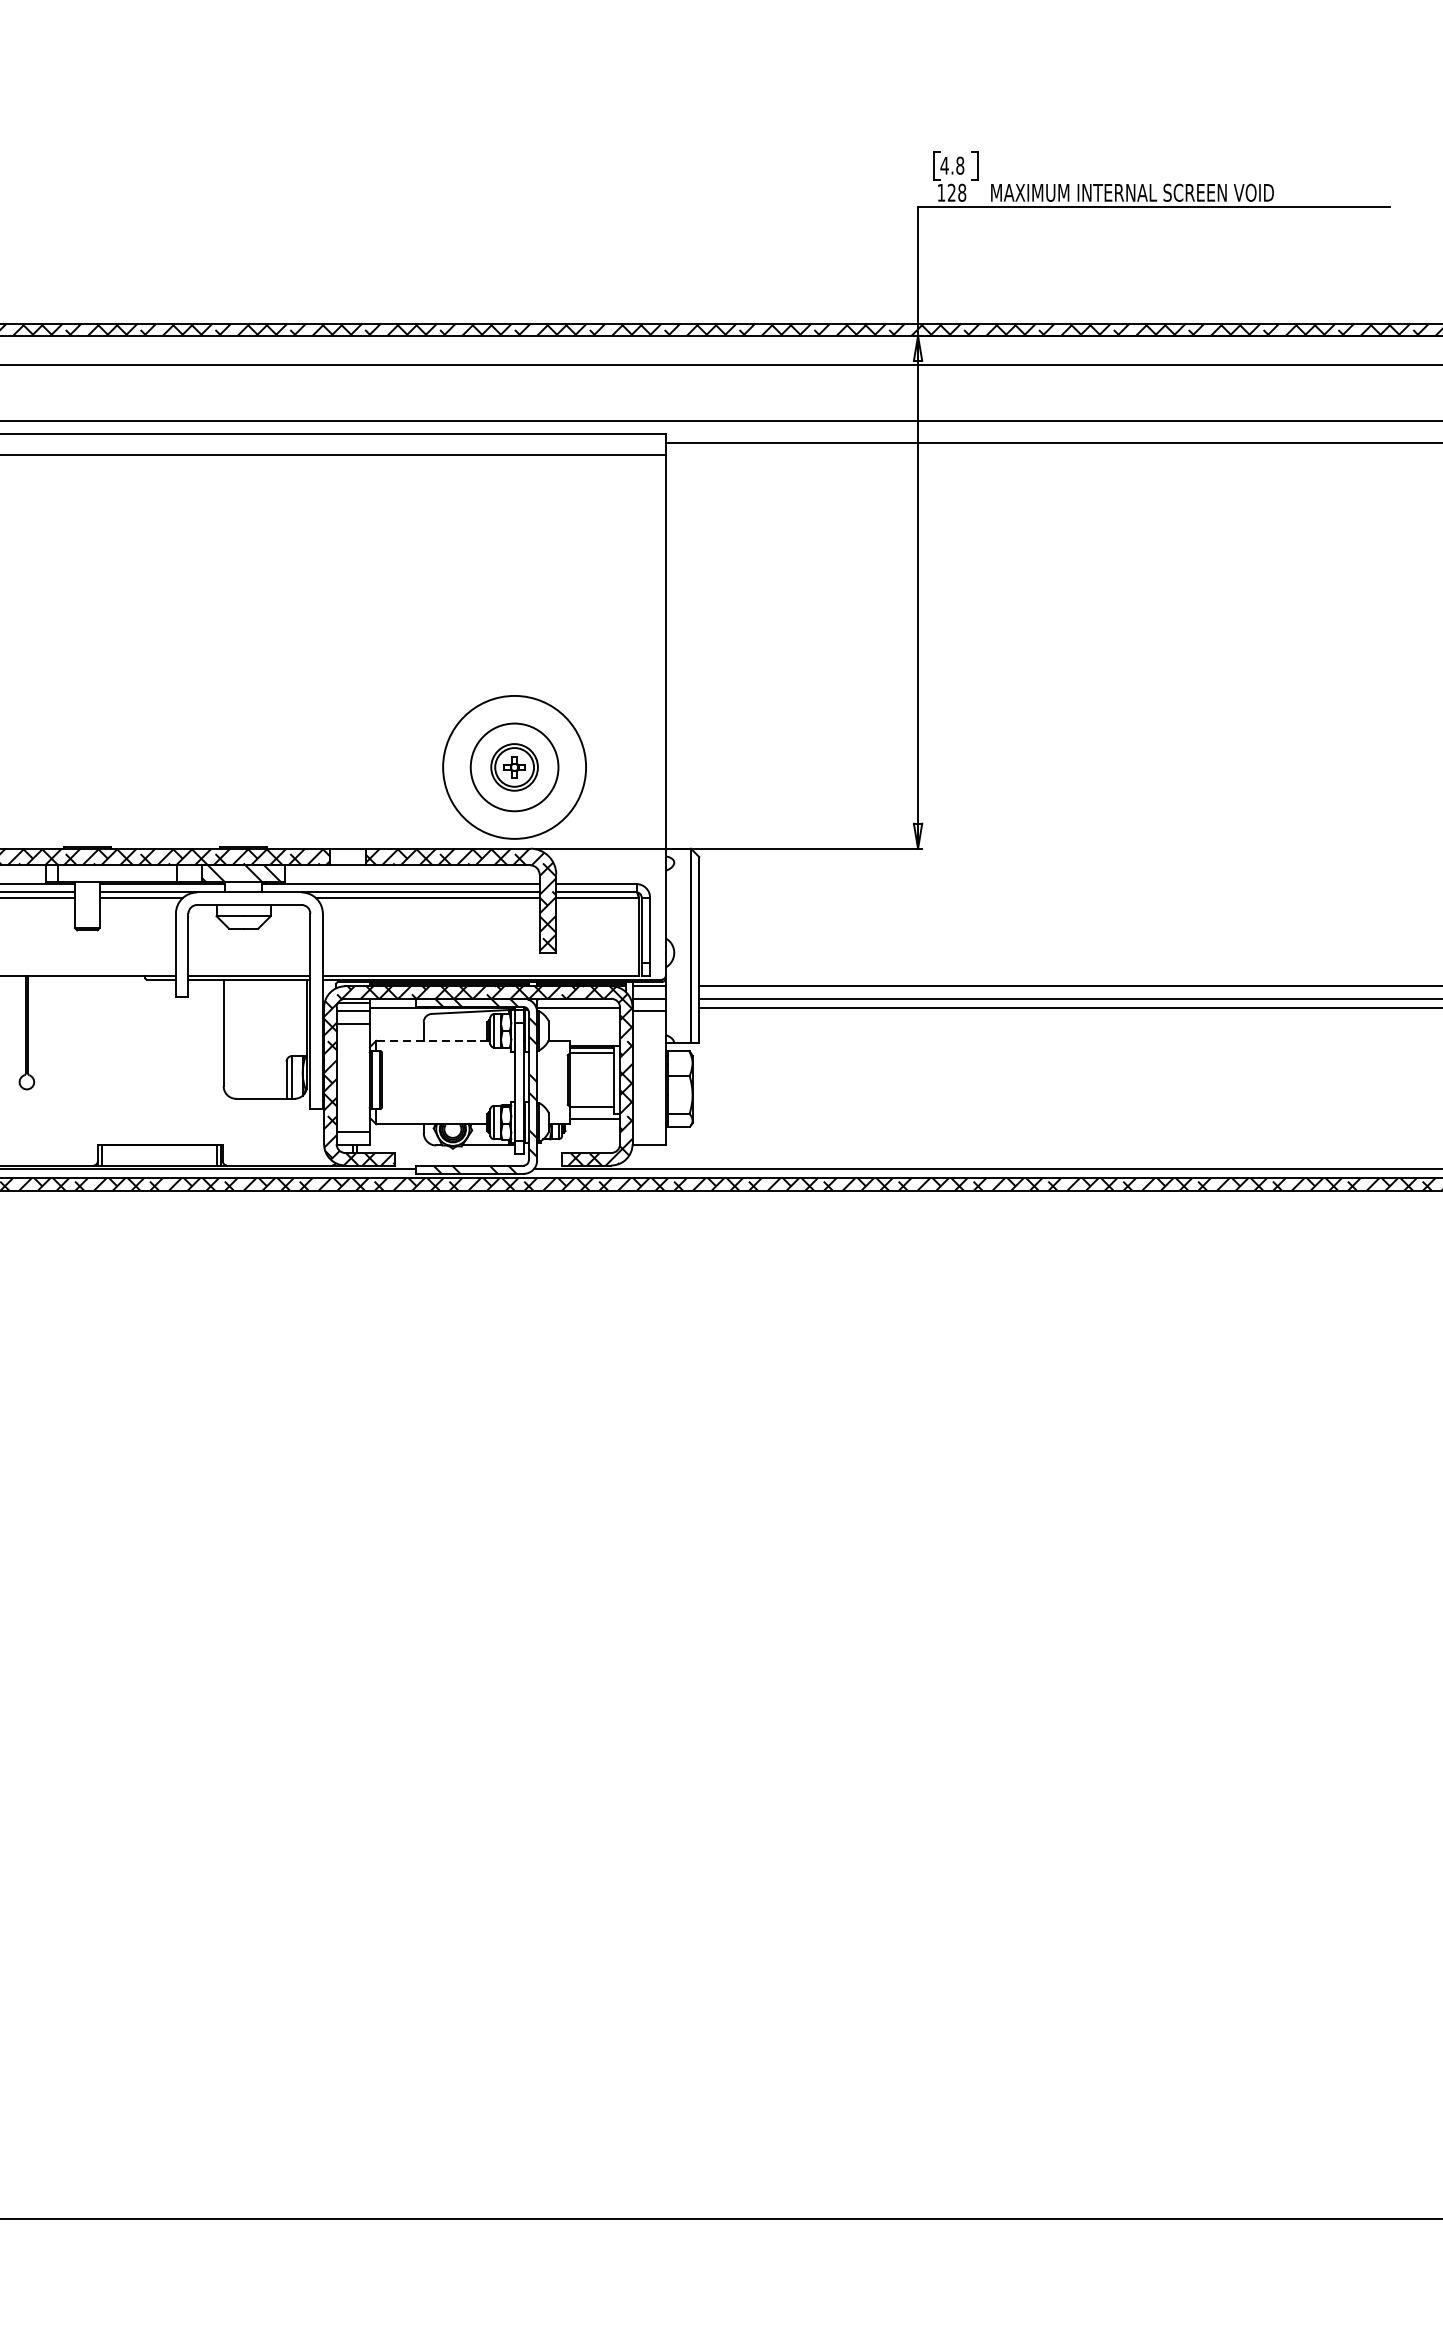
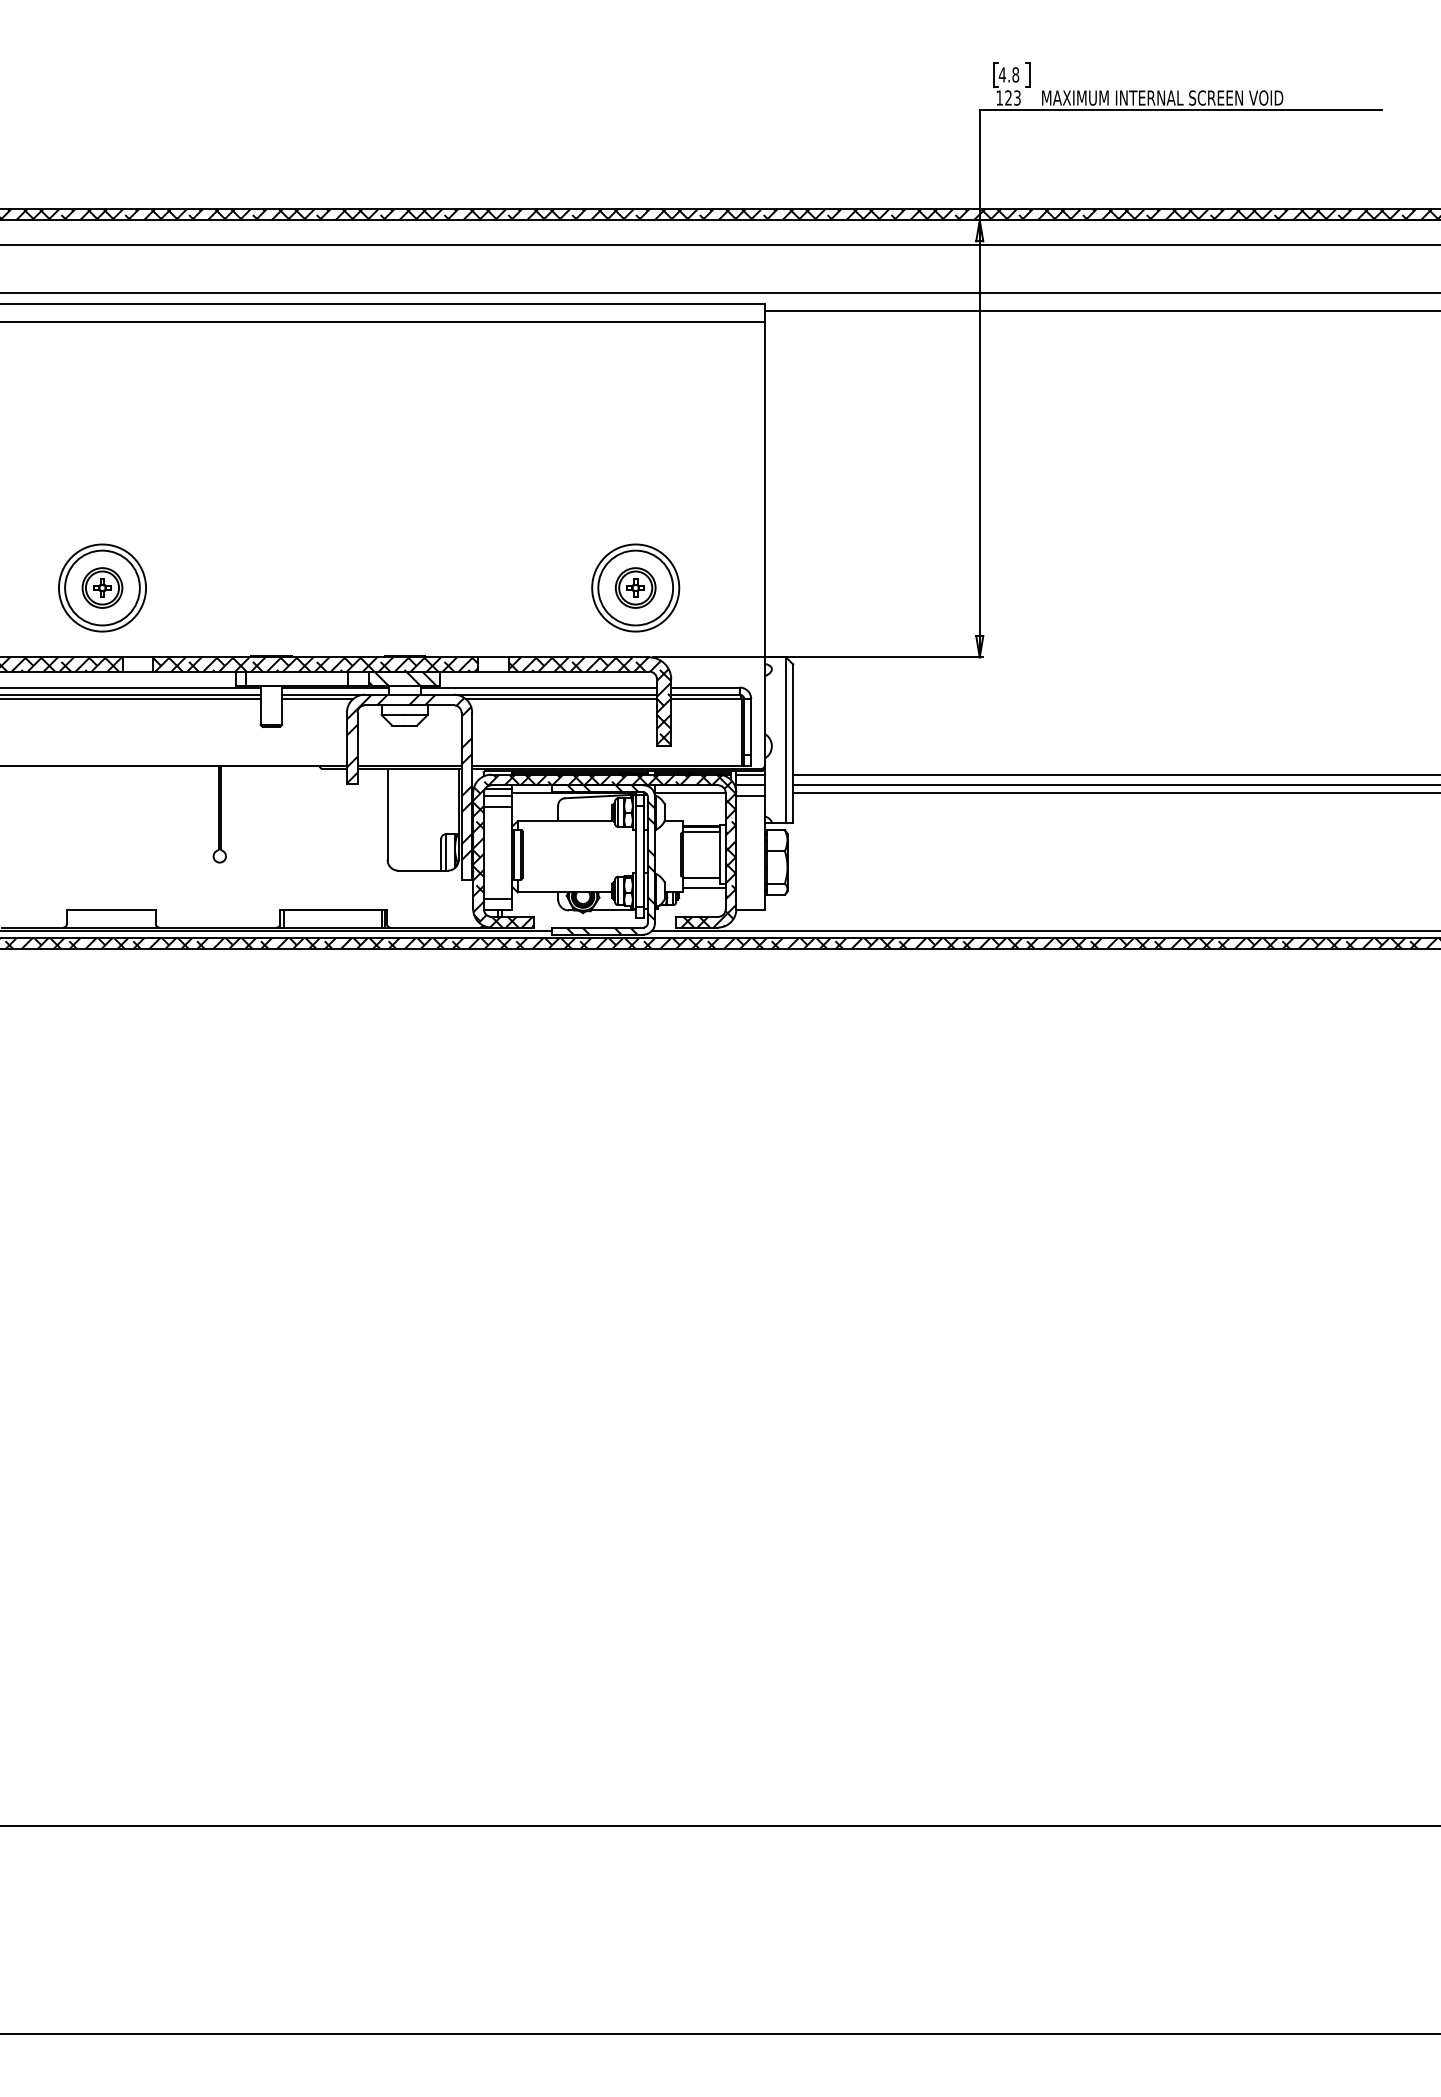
text: (962, 192) -> (1017, 97), 128 -> 123
circle: (514, 766) -> (635, 587), size x0.71
hatch: (249, 989) -> (409, 777), added
line: (432, 1041) -> (565, 821), dashed -> solid

